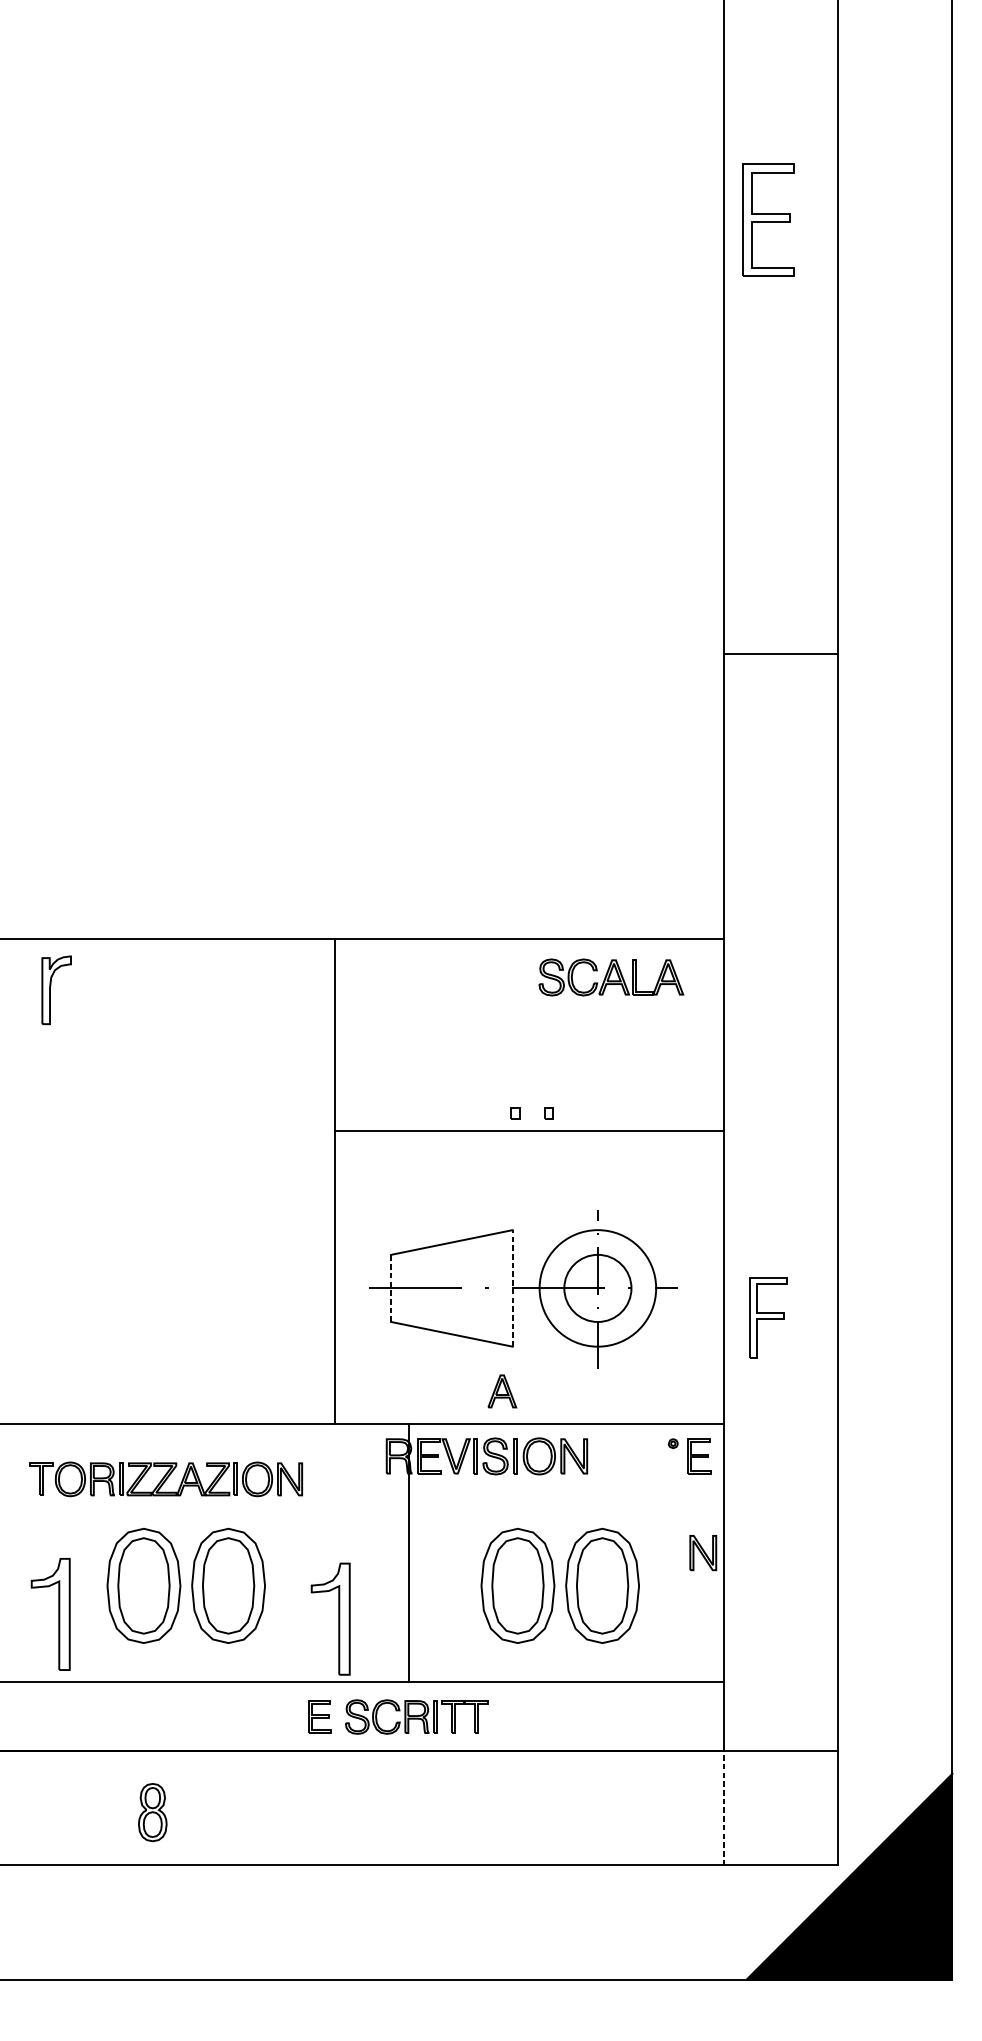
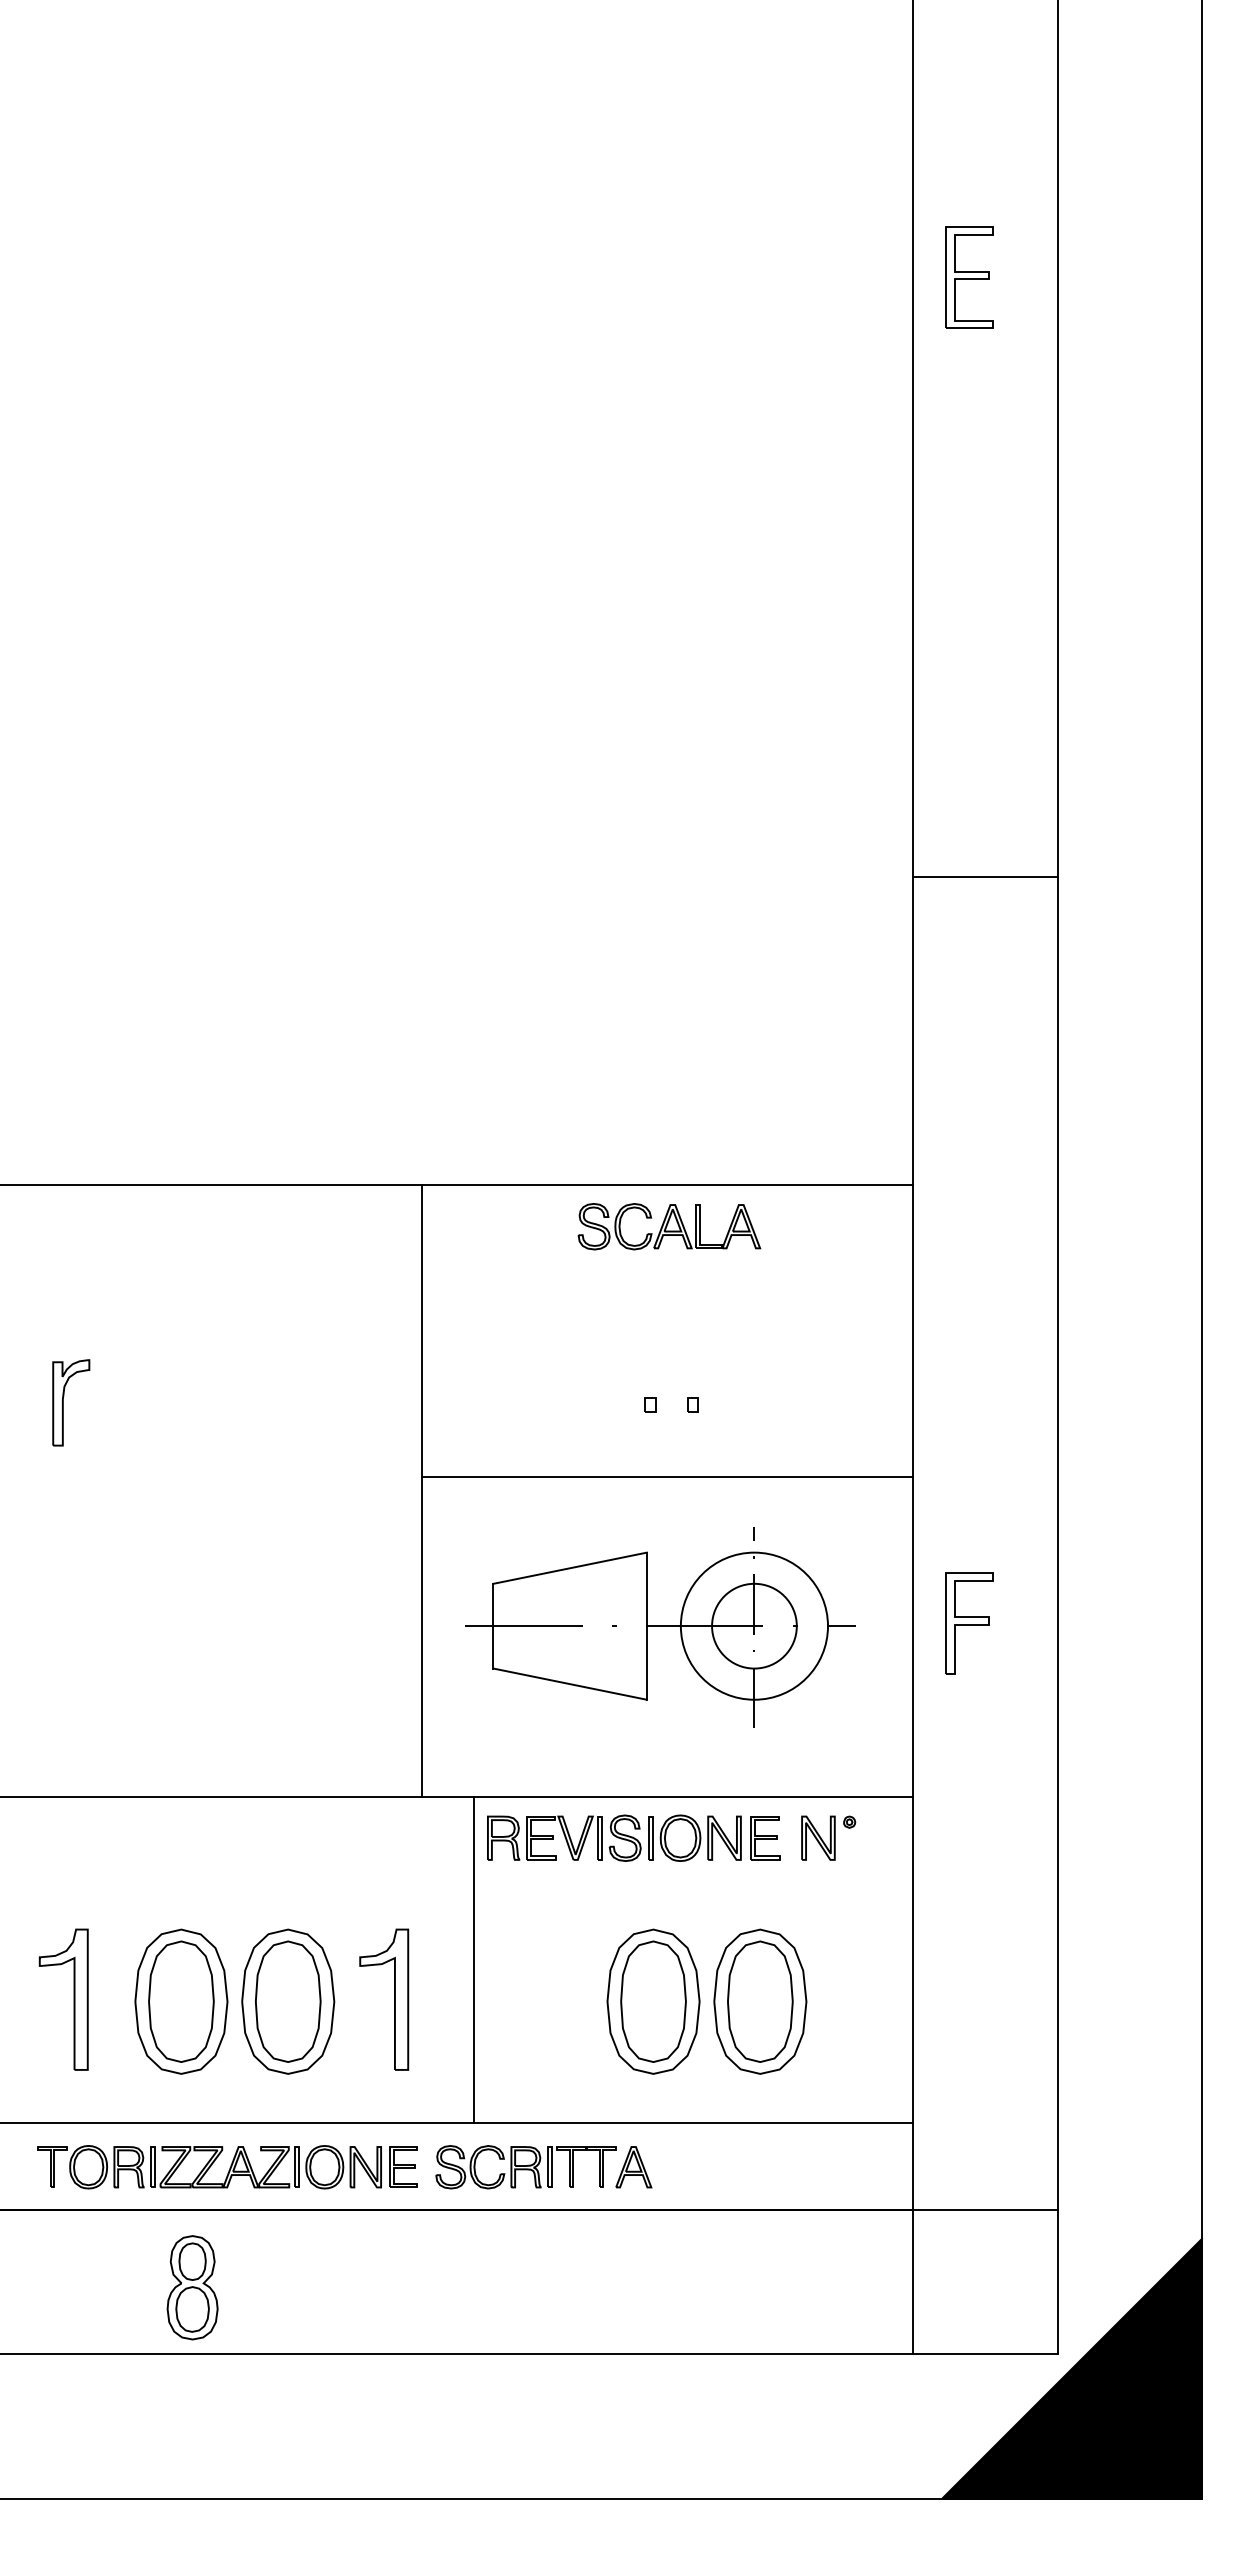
part: (768, 219) -> (969, 277), size x0.71
line: (780, 654) -> (985, 877), moved
part: (611, 977) -> (669, 1226), moved
part: (50, 990) -> (63, 1402), moved
line: (529, 1131) -> (667, 1477), moved
line: (391, 1287) -> (493, 1625), dashed -> solid
line: (512, 1288) -> (646, 1626), dashed -> solid
part: (768, 1317) -> (969, 1623), moved
part: (502, 1391) -> (633, 2167), moved
part: (699, 1456) -> (765, 1838), moved
part: (166, 1479) -> (209, 2167), moved
part: (703, 1552) -> (818, 1837), moved
line: (409, 1553) -> (474, 1960), moved
part: (58, 1614) -> (73, 1999), moved
part: (338, 1619) -> (394, 1999), moved
line: (723, 1807) -> (913, 2281), dashed -> solid
part: (152, 1812) -> (192, 2287), size x1.43

